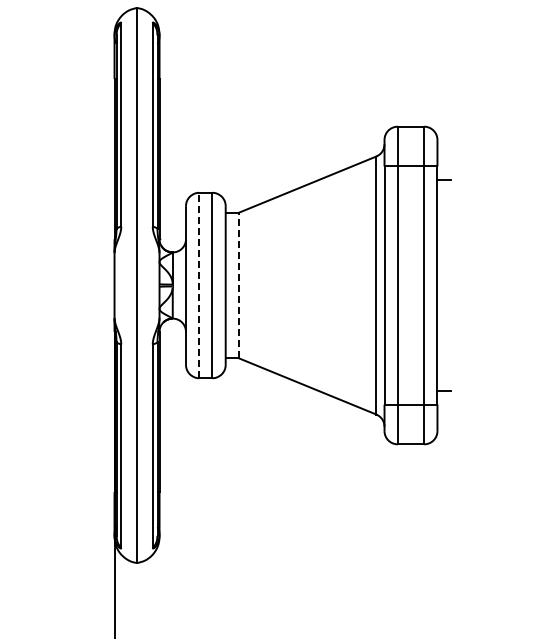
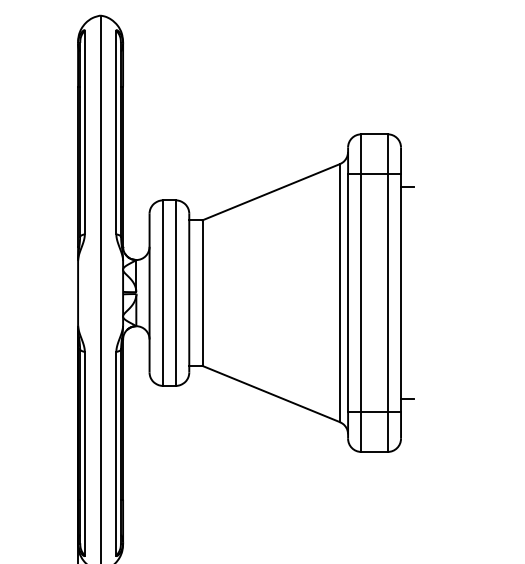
line: (199, 285) -> (163, 293), dashed -> solid
line: (238, 285) -> (202, 293), dashed -> solid

